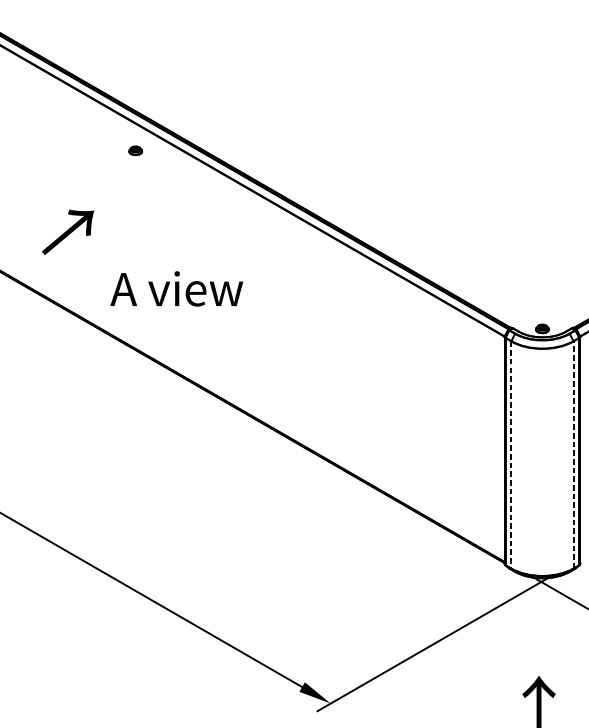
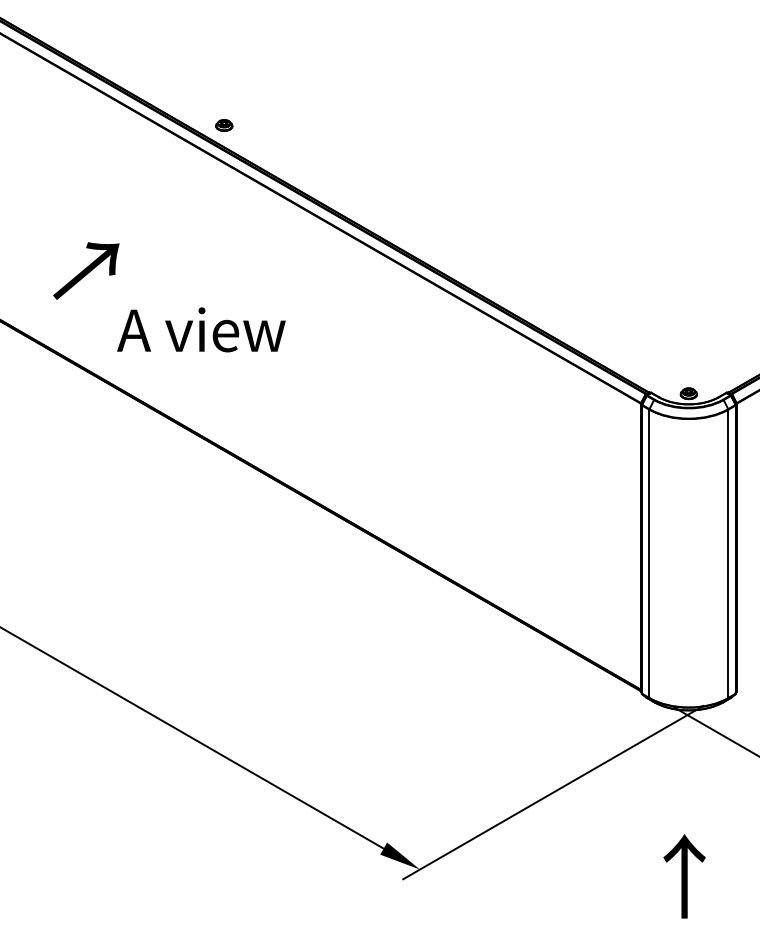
part: (135, 150) -> (224, 125), moved
text: (176, 288) -> (201, 329), moved
line: (573, 454) -> (728, 553), dashed -> solid
line: (511, 455) -> (649, 554), dashed -> solid

